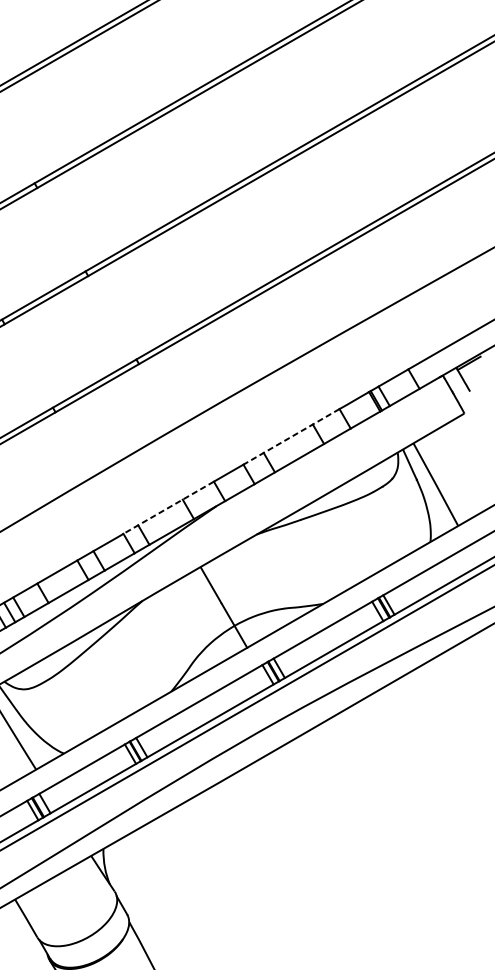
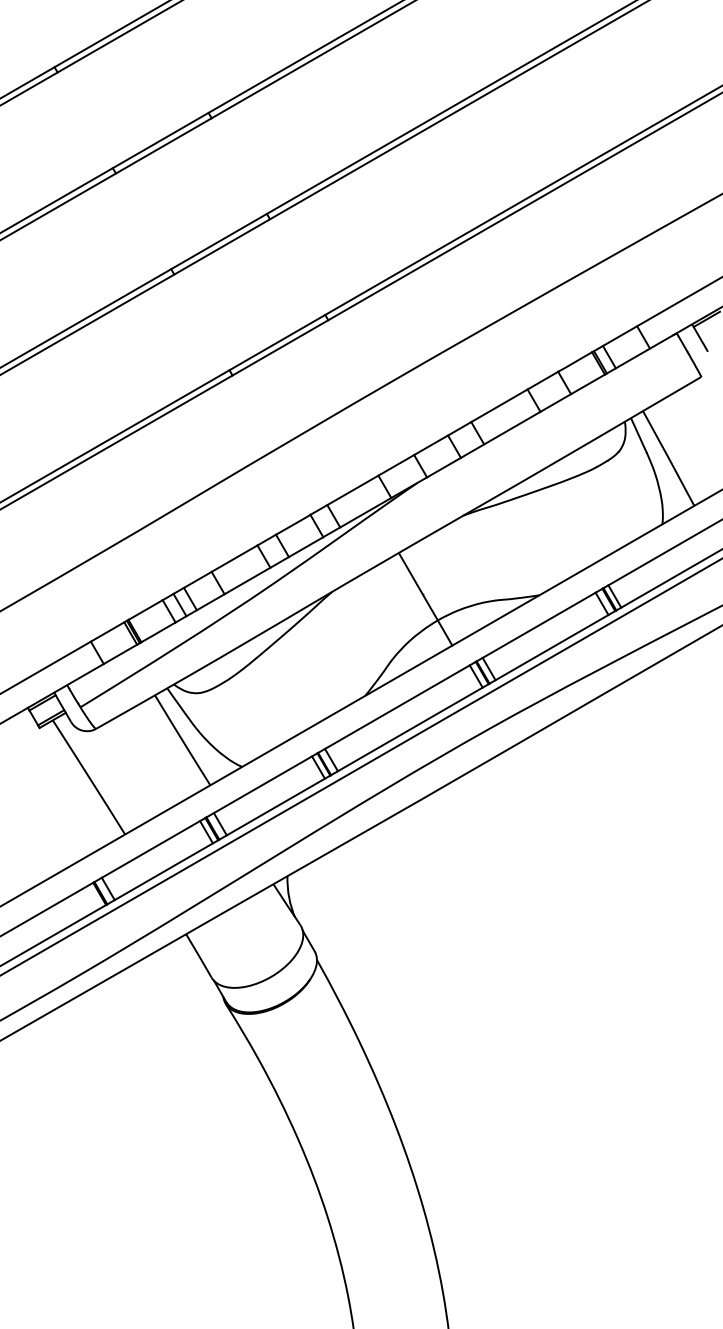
line: (291, 436) -> (503, 403), dashed -> solid
line: (168, 507) -> (362, 484), dashed -> solid

